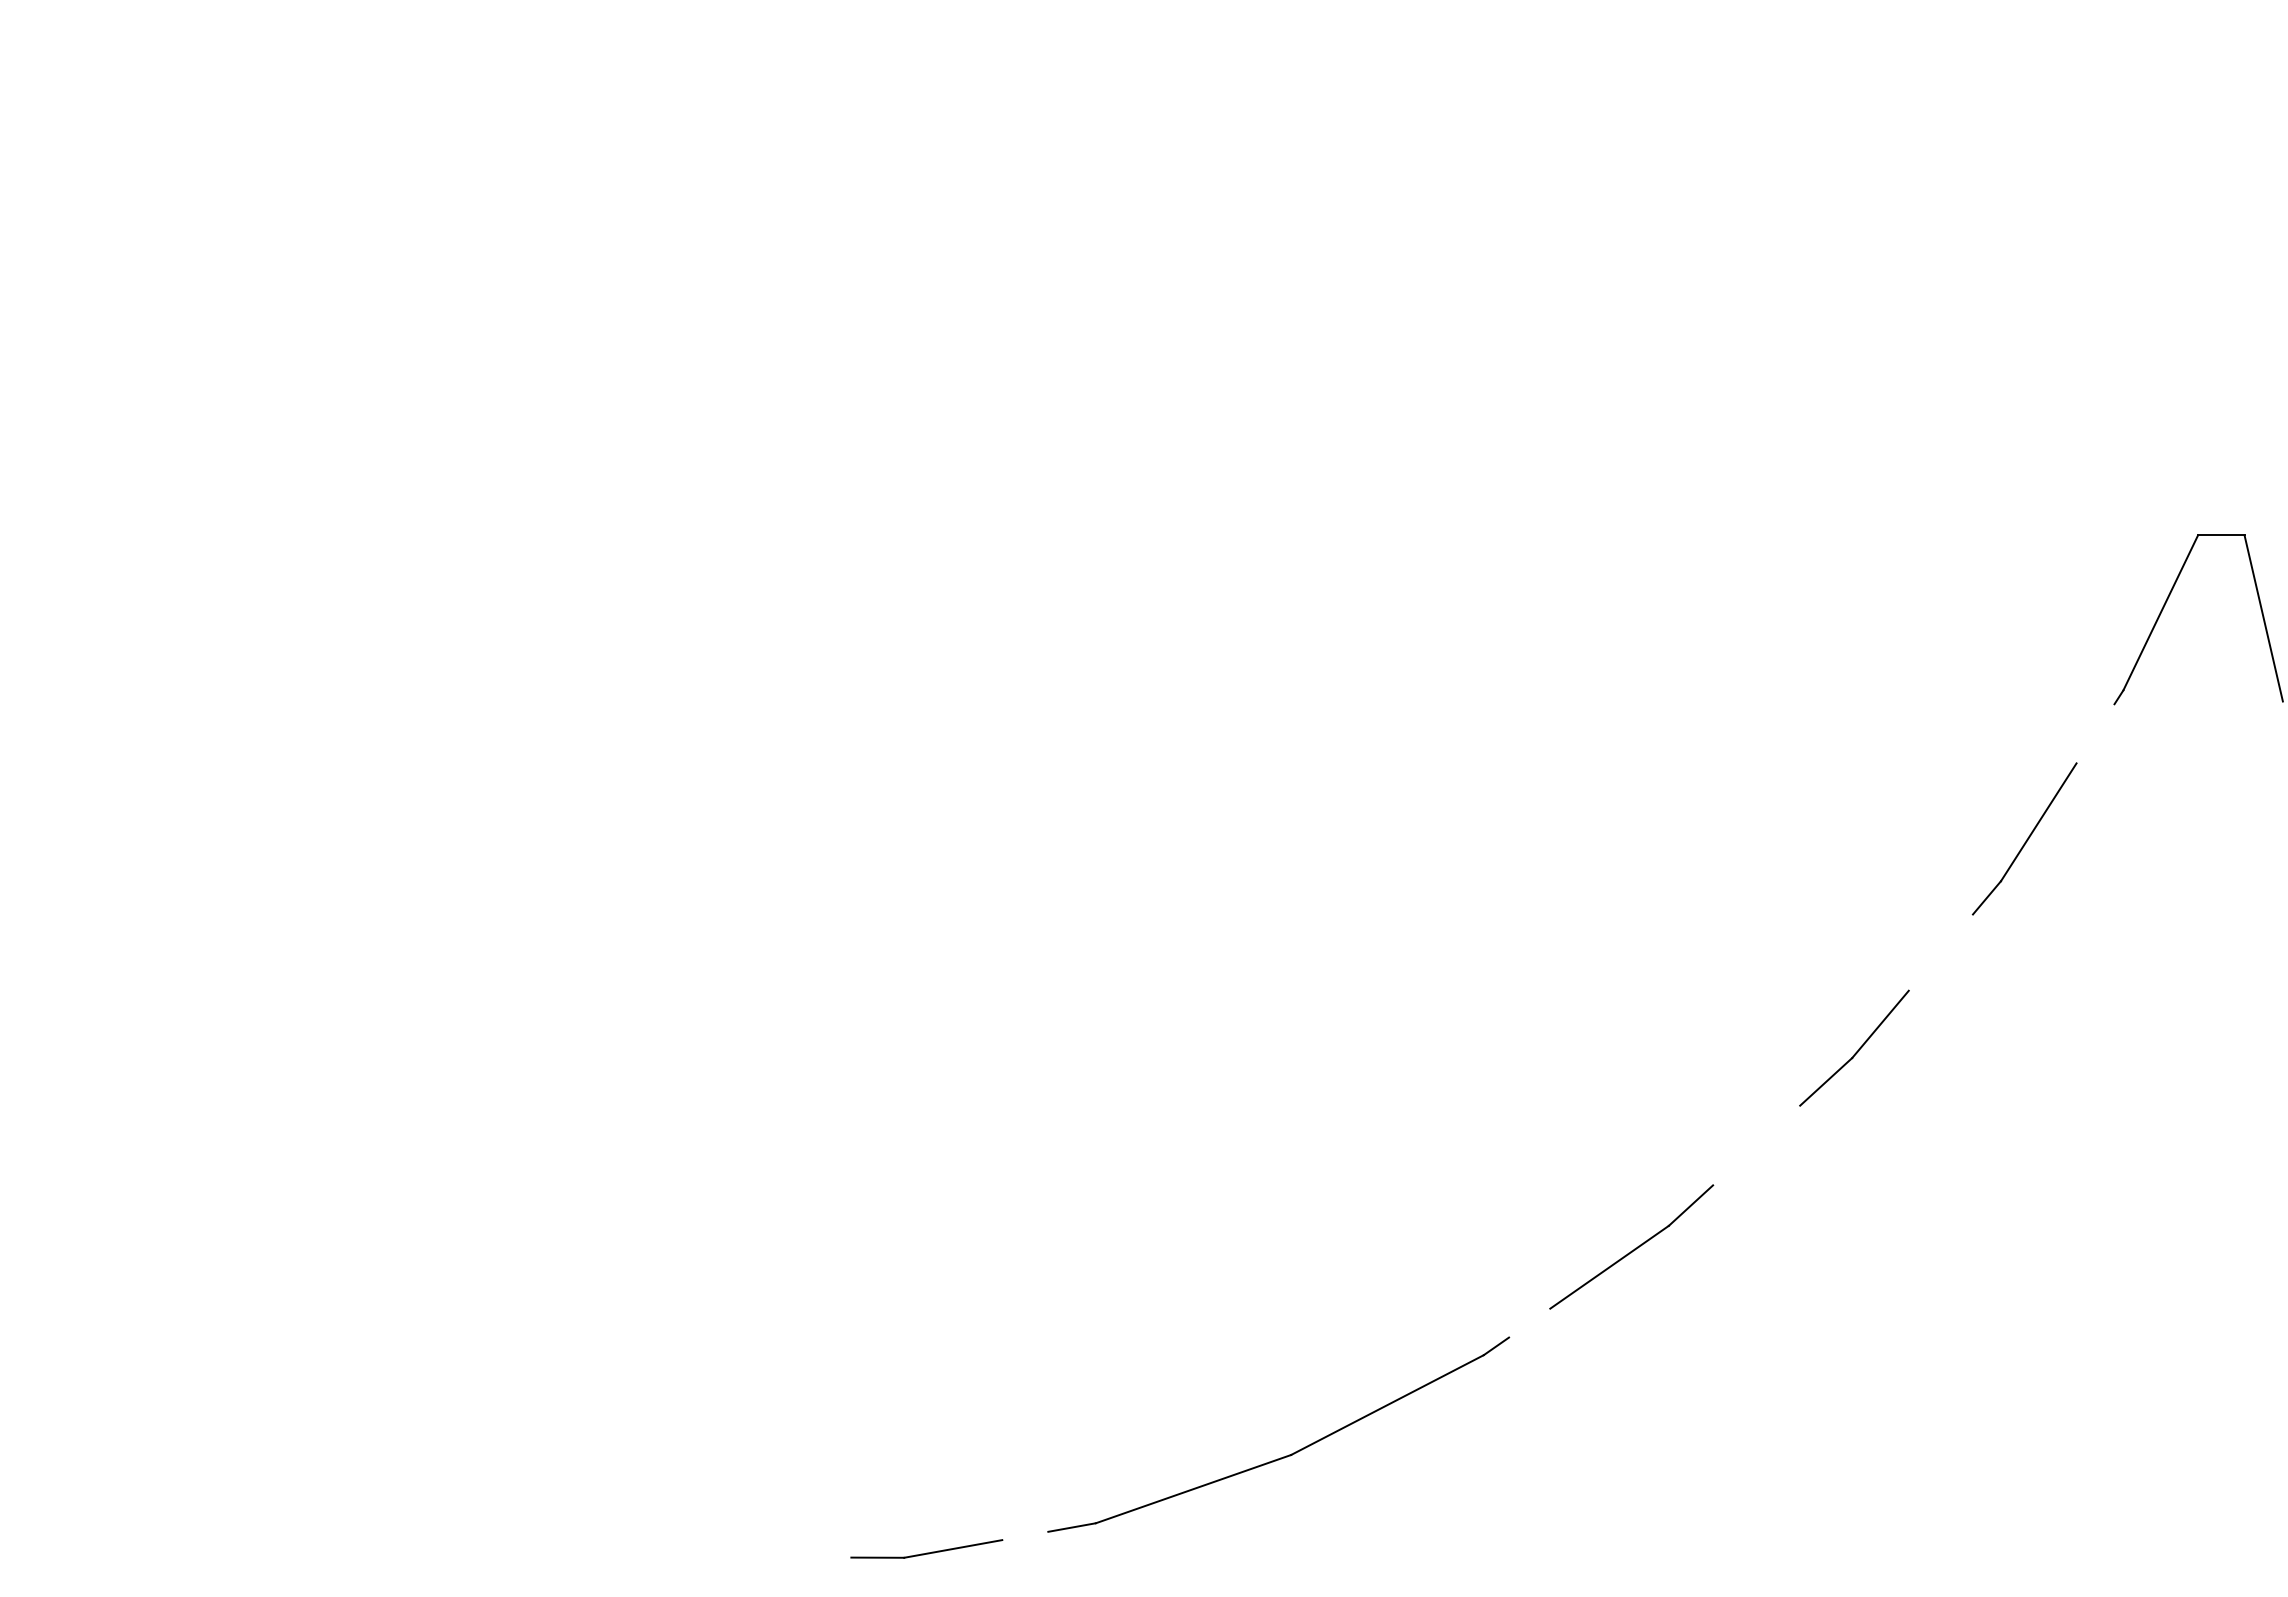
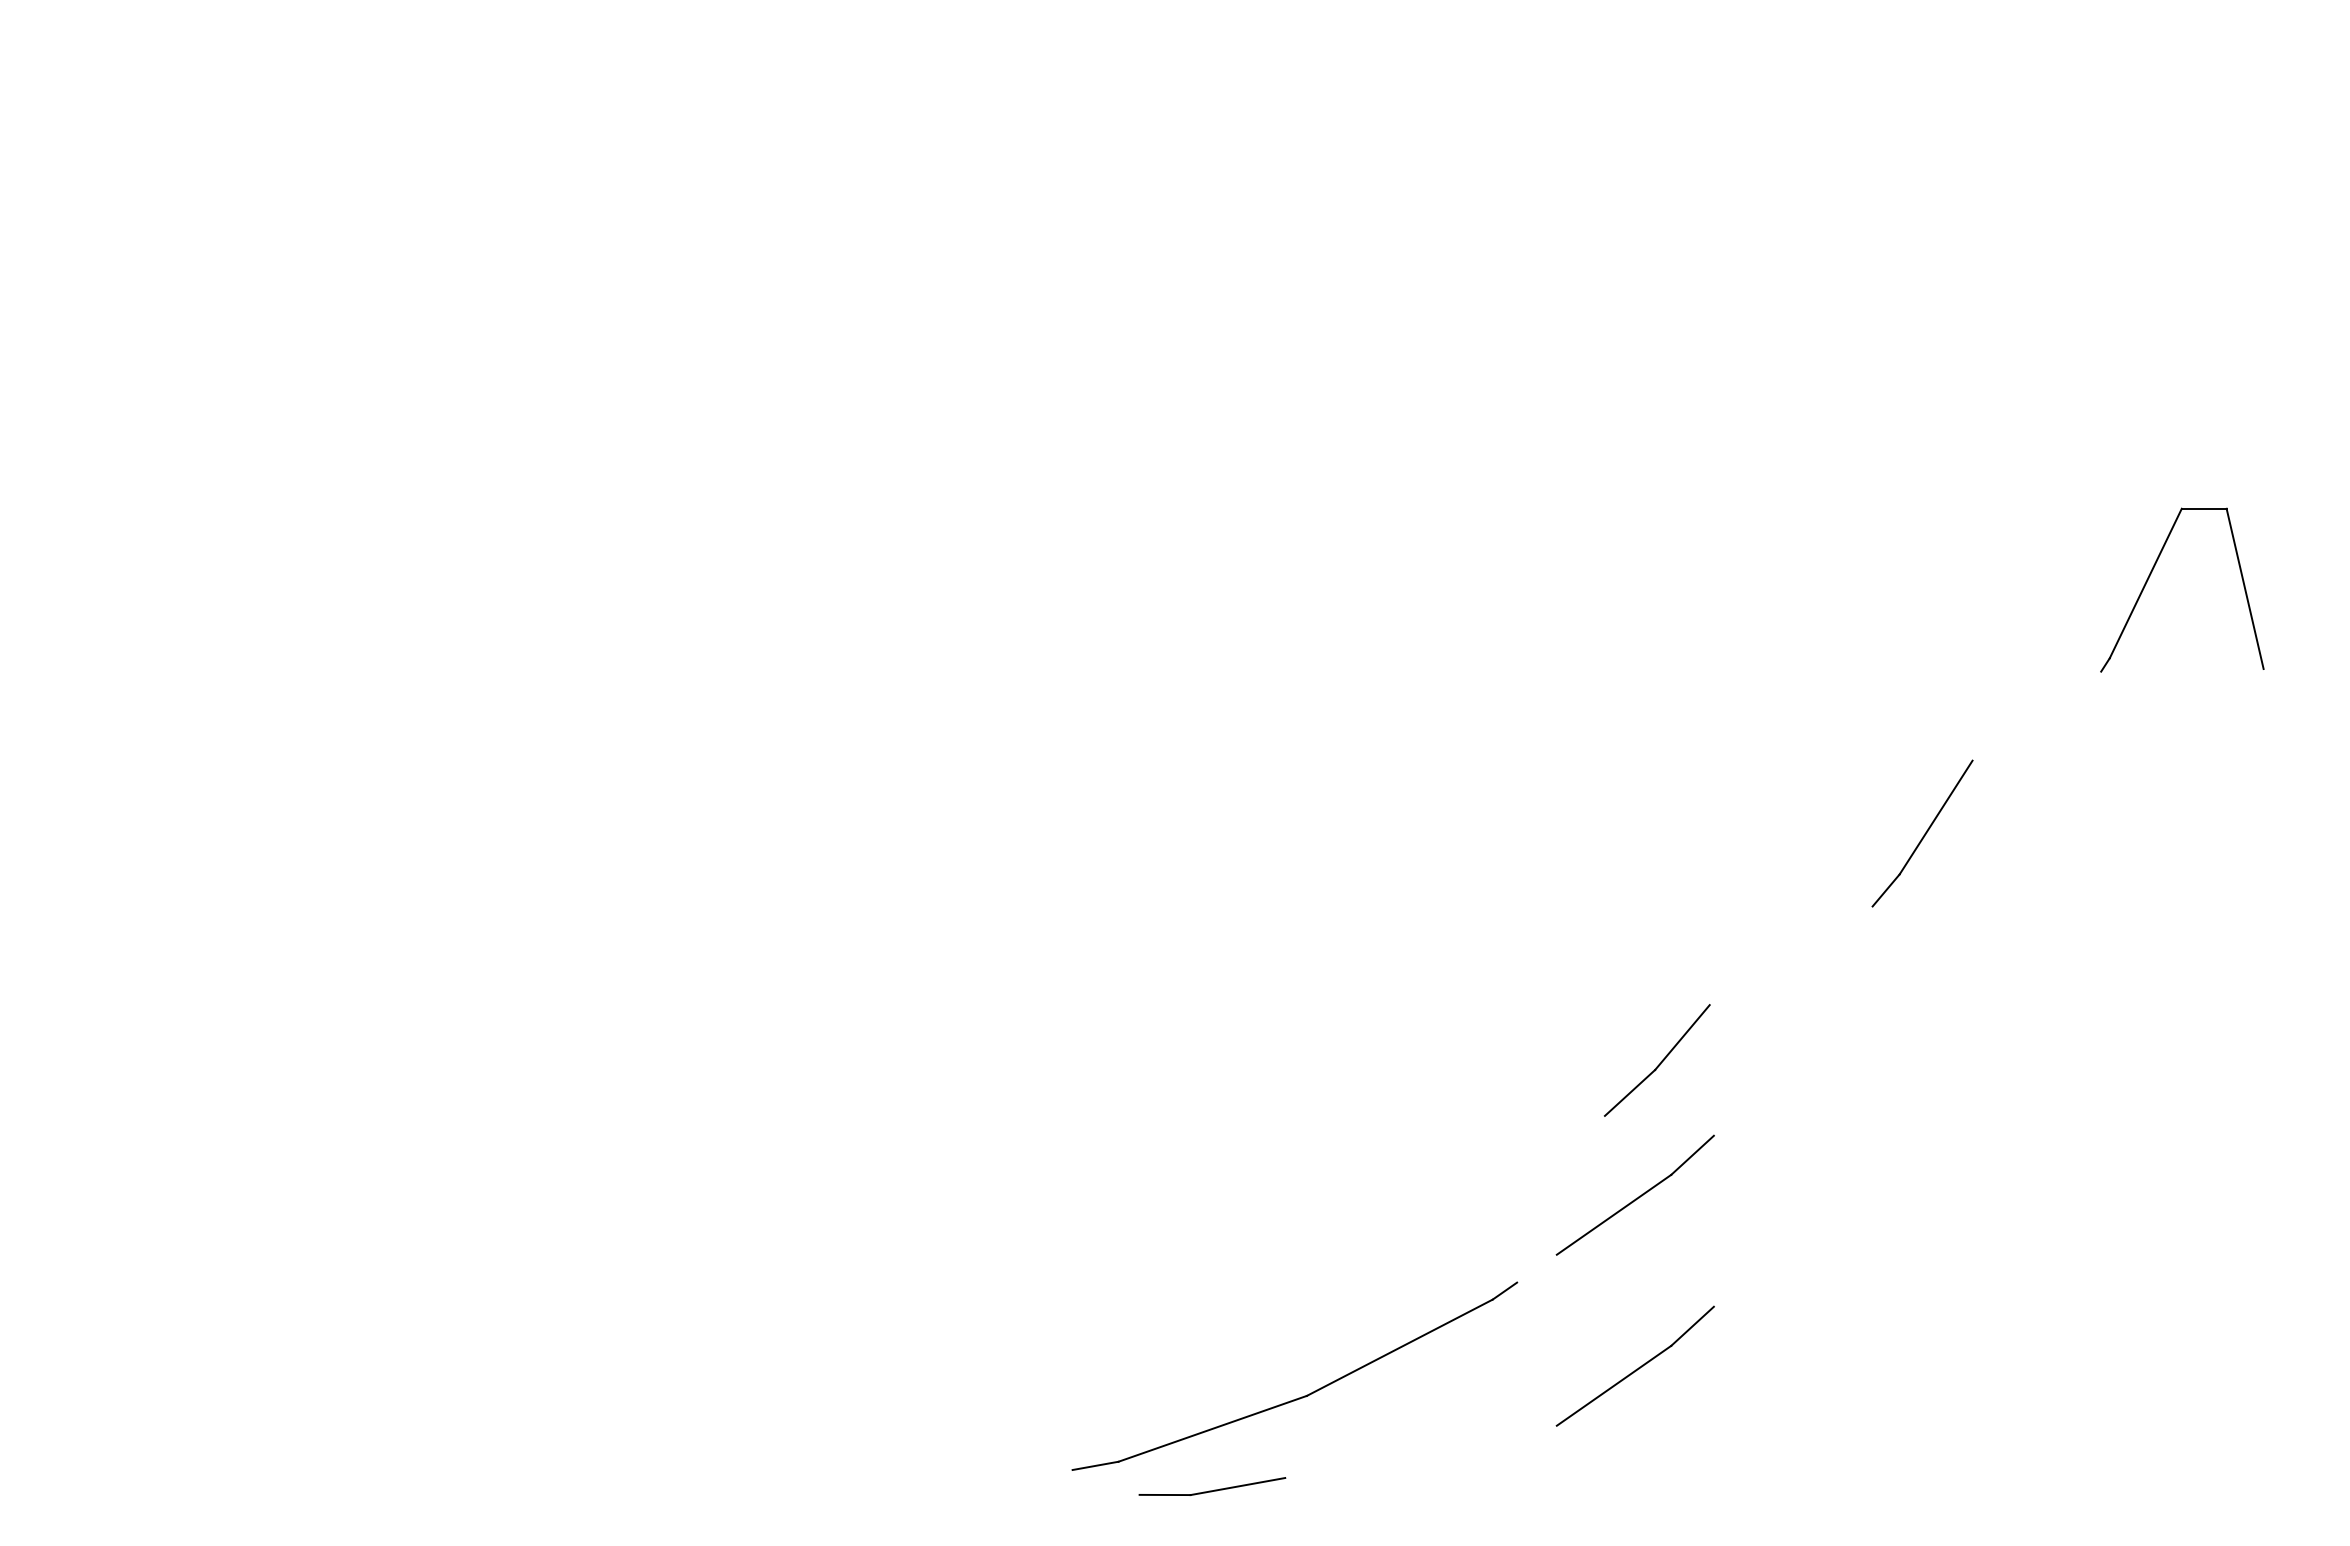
part: (2024, 838) -> (1922, 833), moved
part: (1854, 1048) -> (1657, 1060), moved
part: (1630, 1423) -> (1634, 1365), added
part: (926, 1548) -> (1212, 1486), moved

